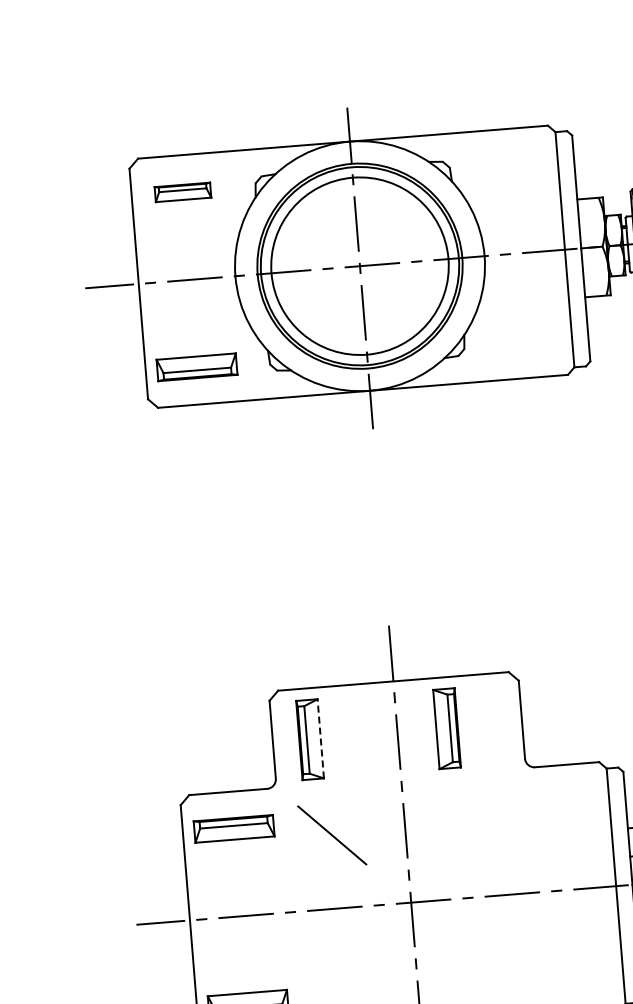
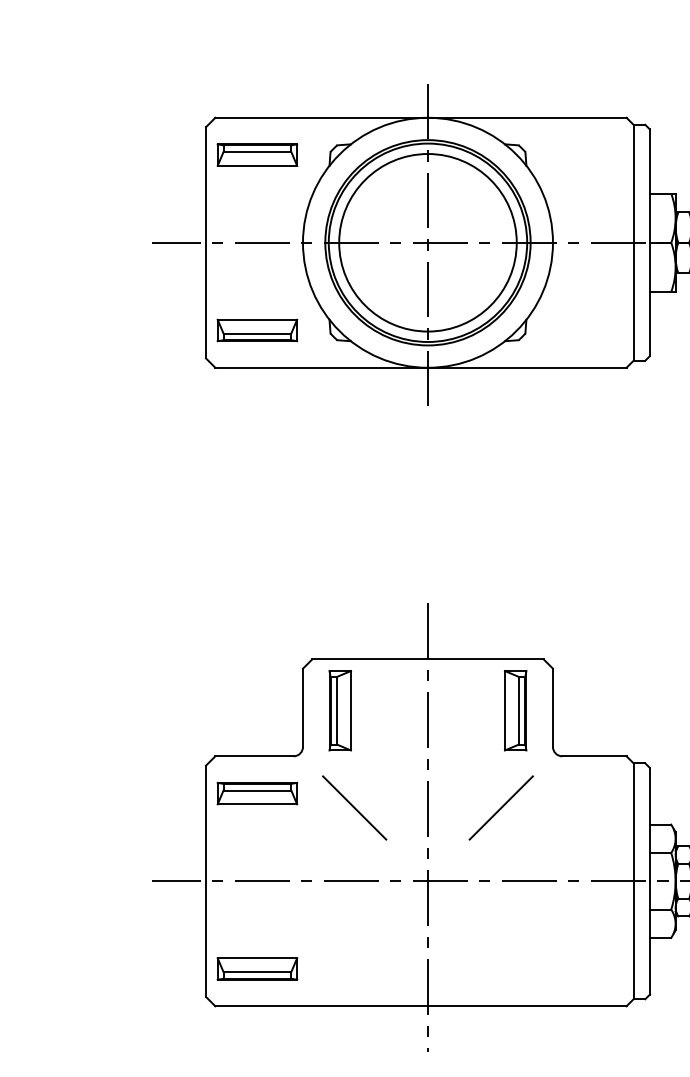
part: (182, 191) -> (257, 154), size x1.43
part: (446, 728) -> (515, 710), moved
line: (320, 738) -> (350, 710), dashed -> solid
line: (477, 823) -> (500, 807), added

